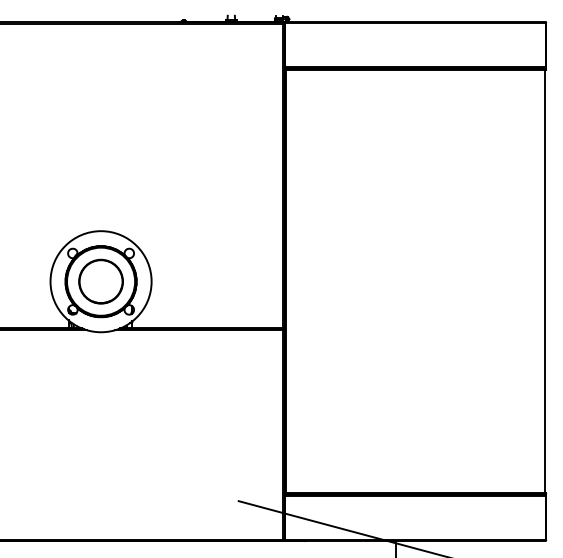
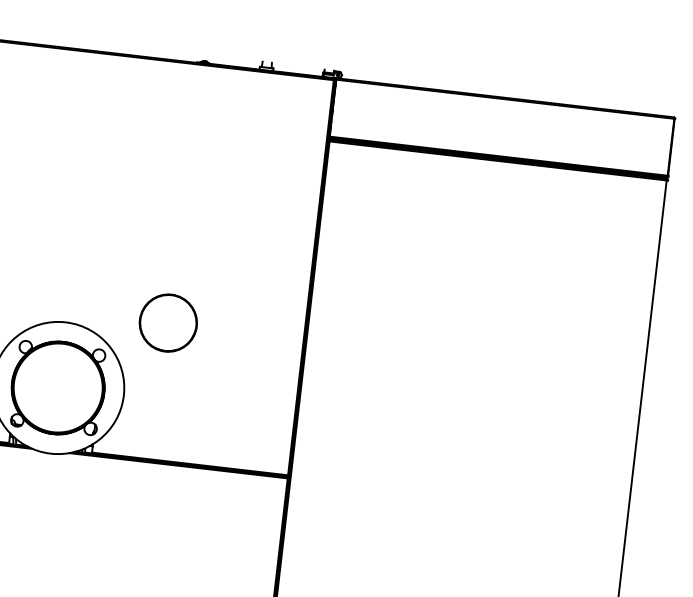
part: (100, 281) -> (167, 322), moved

